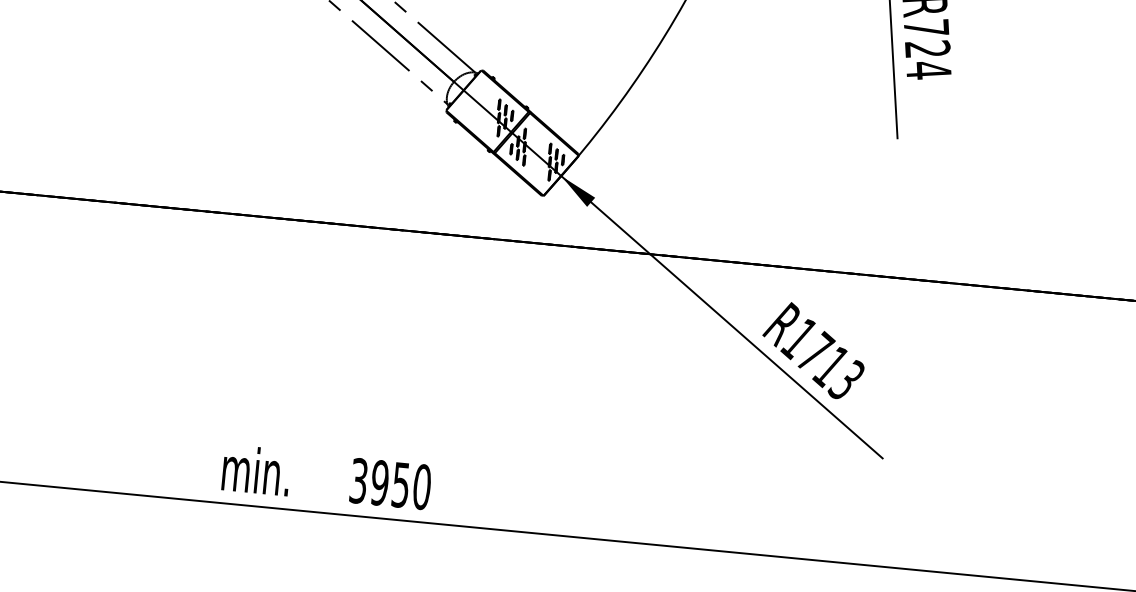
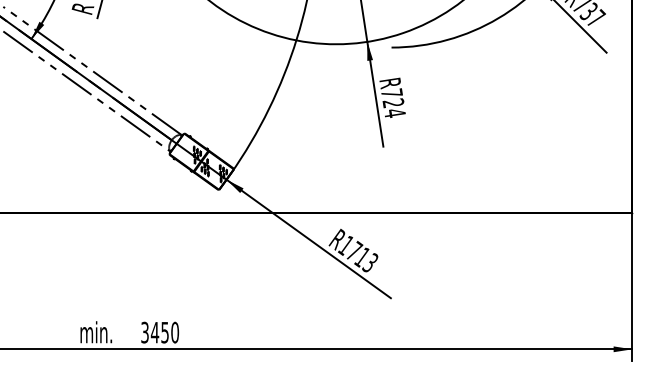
text: (378, 482) -> (154, 332), 3950 -> 3450

